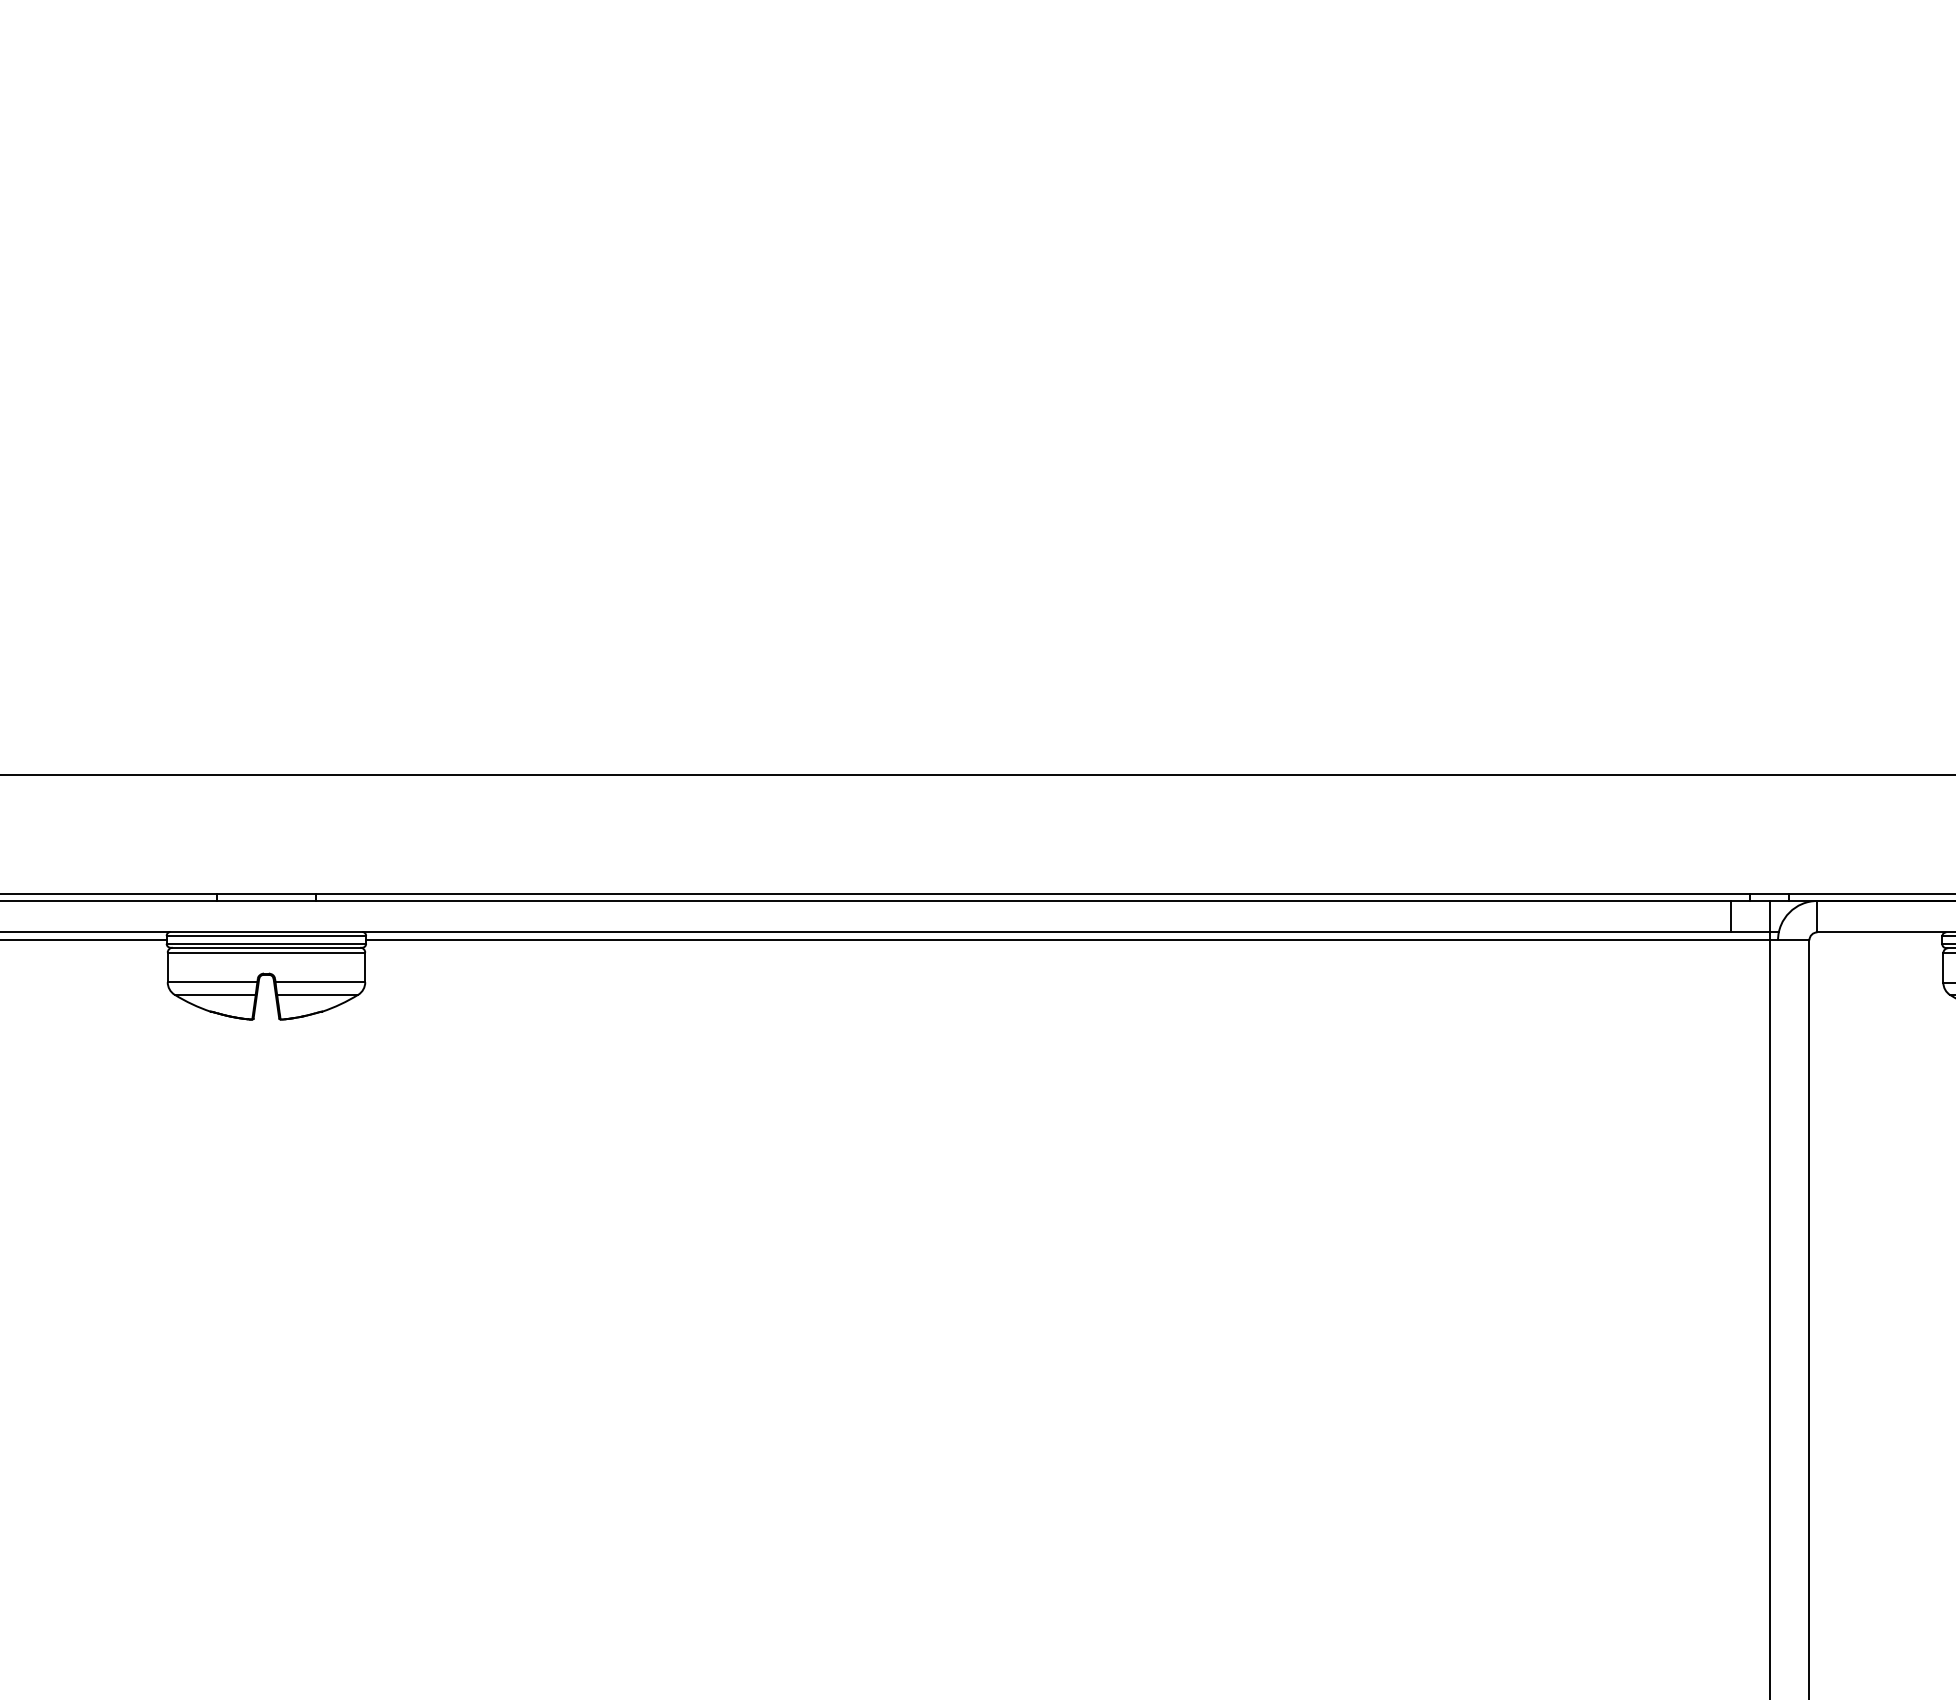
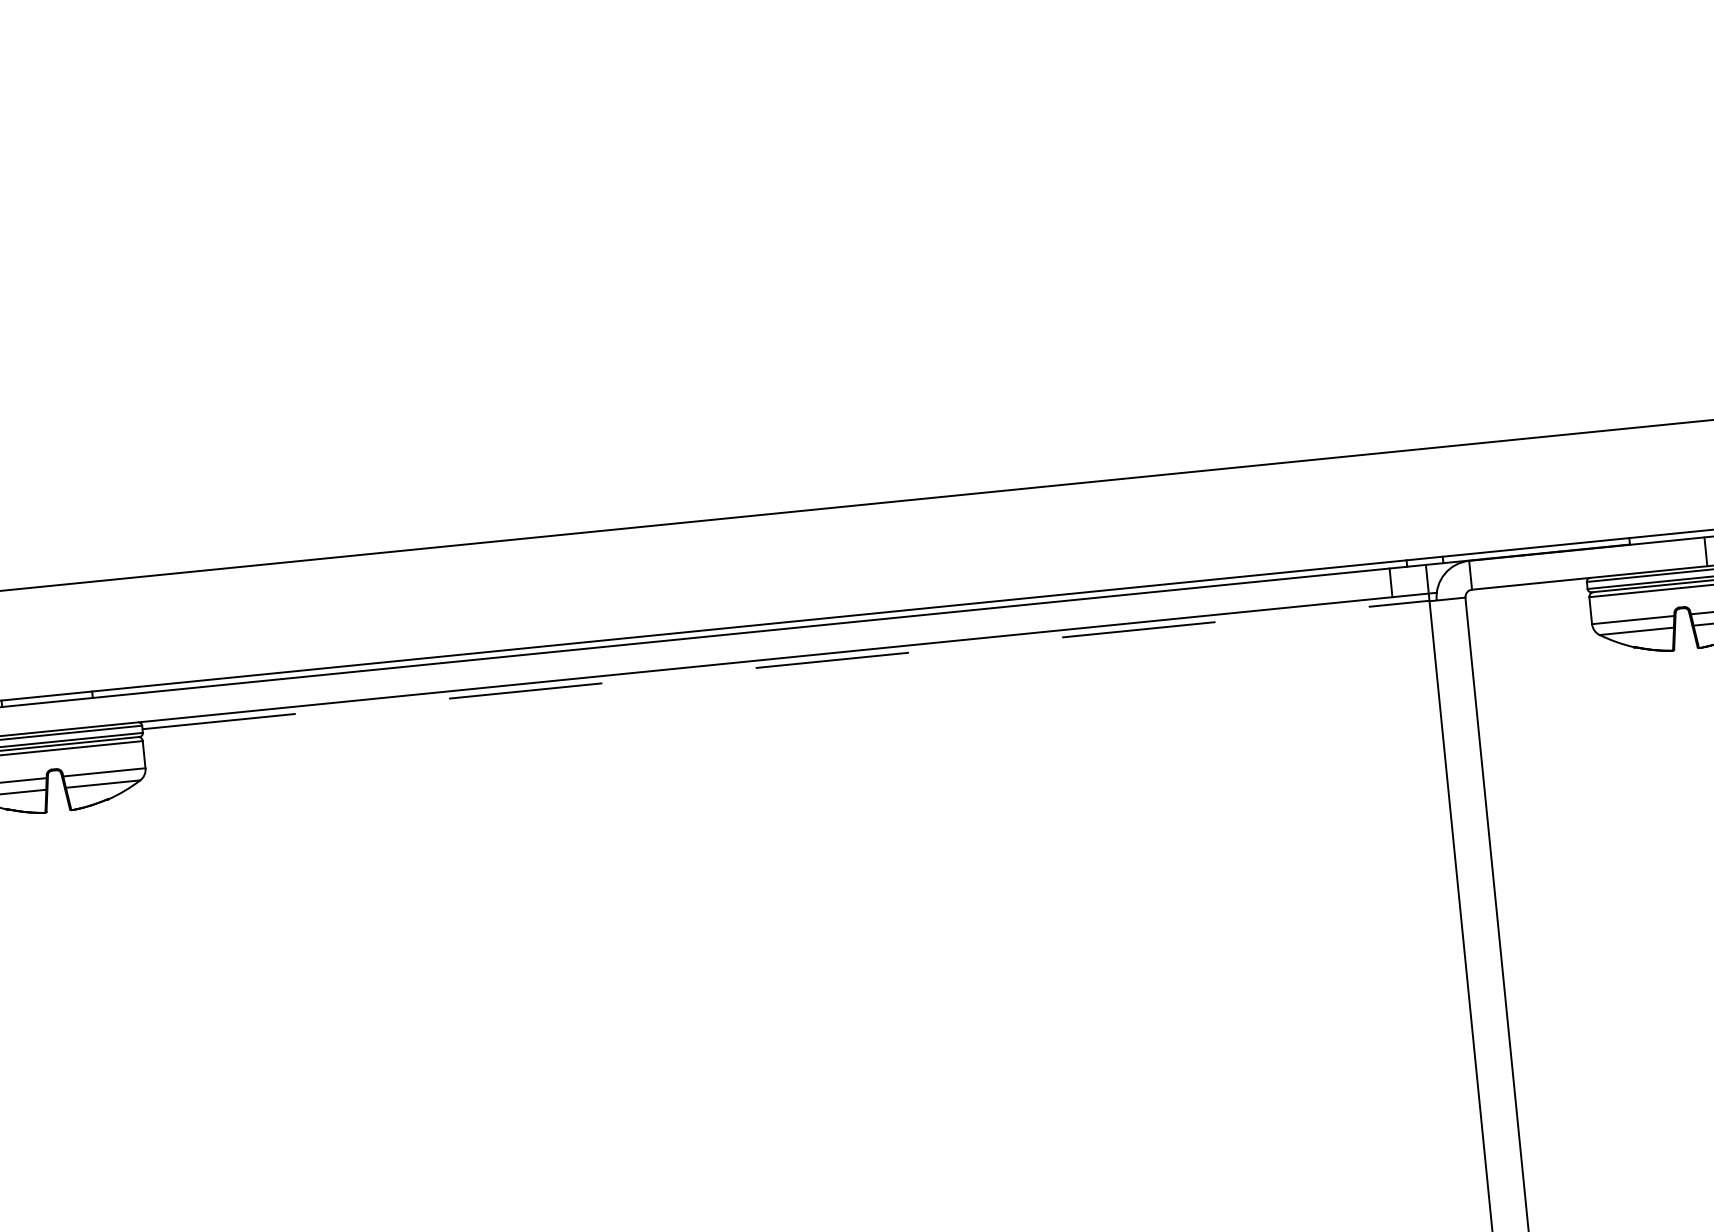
line: (1068, 939) -> (786, 664), solid -> dashed

